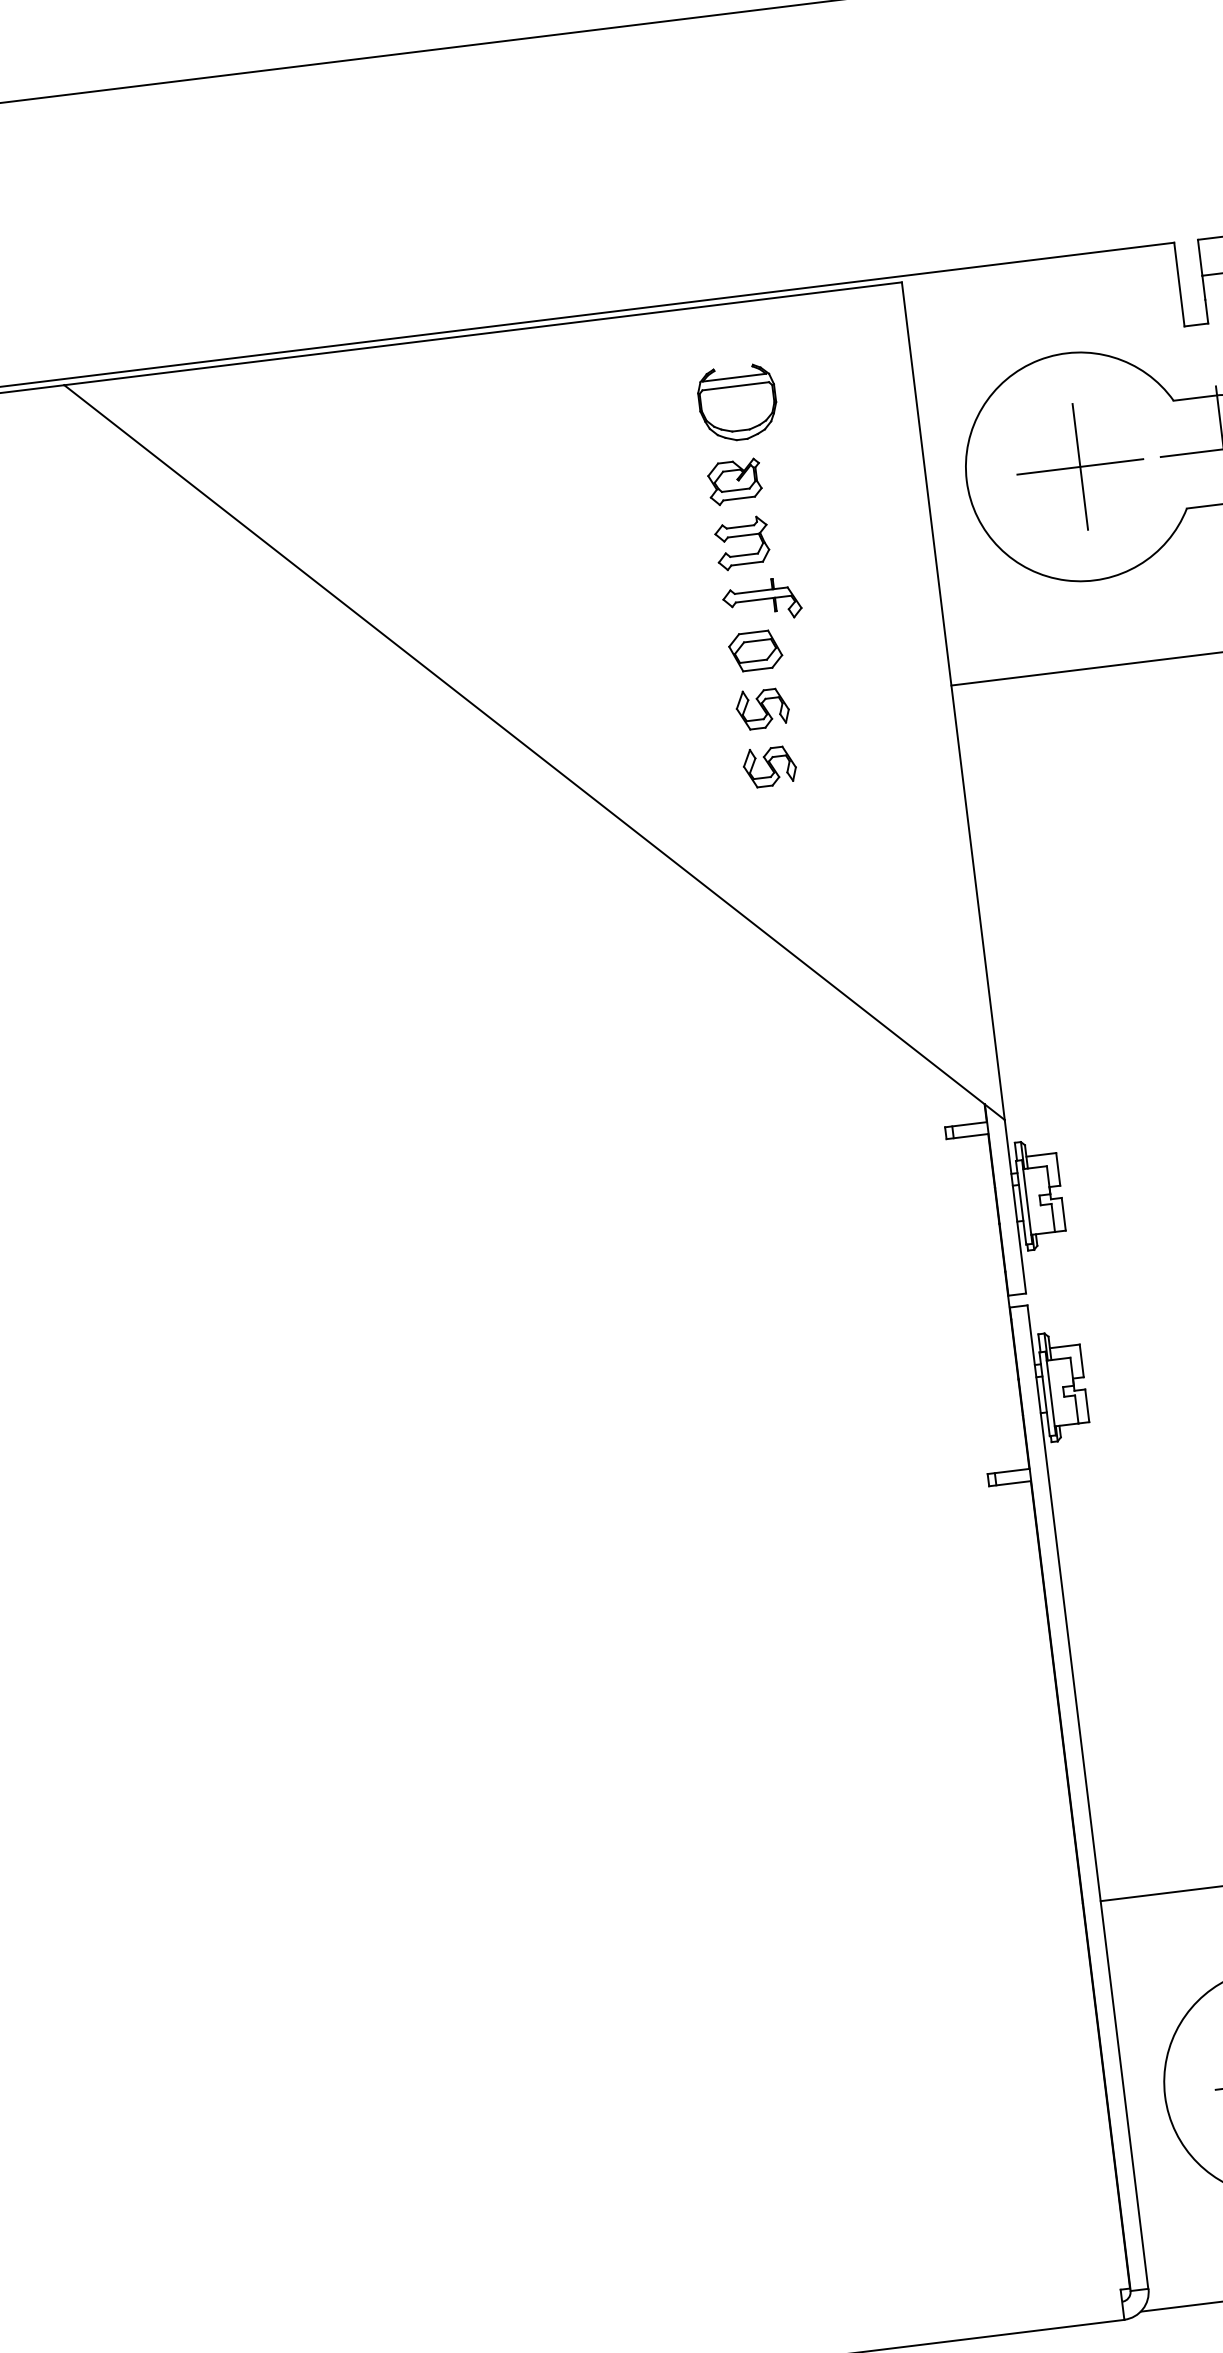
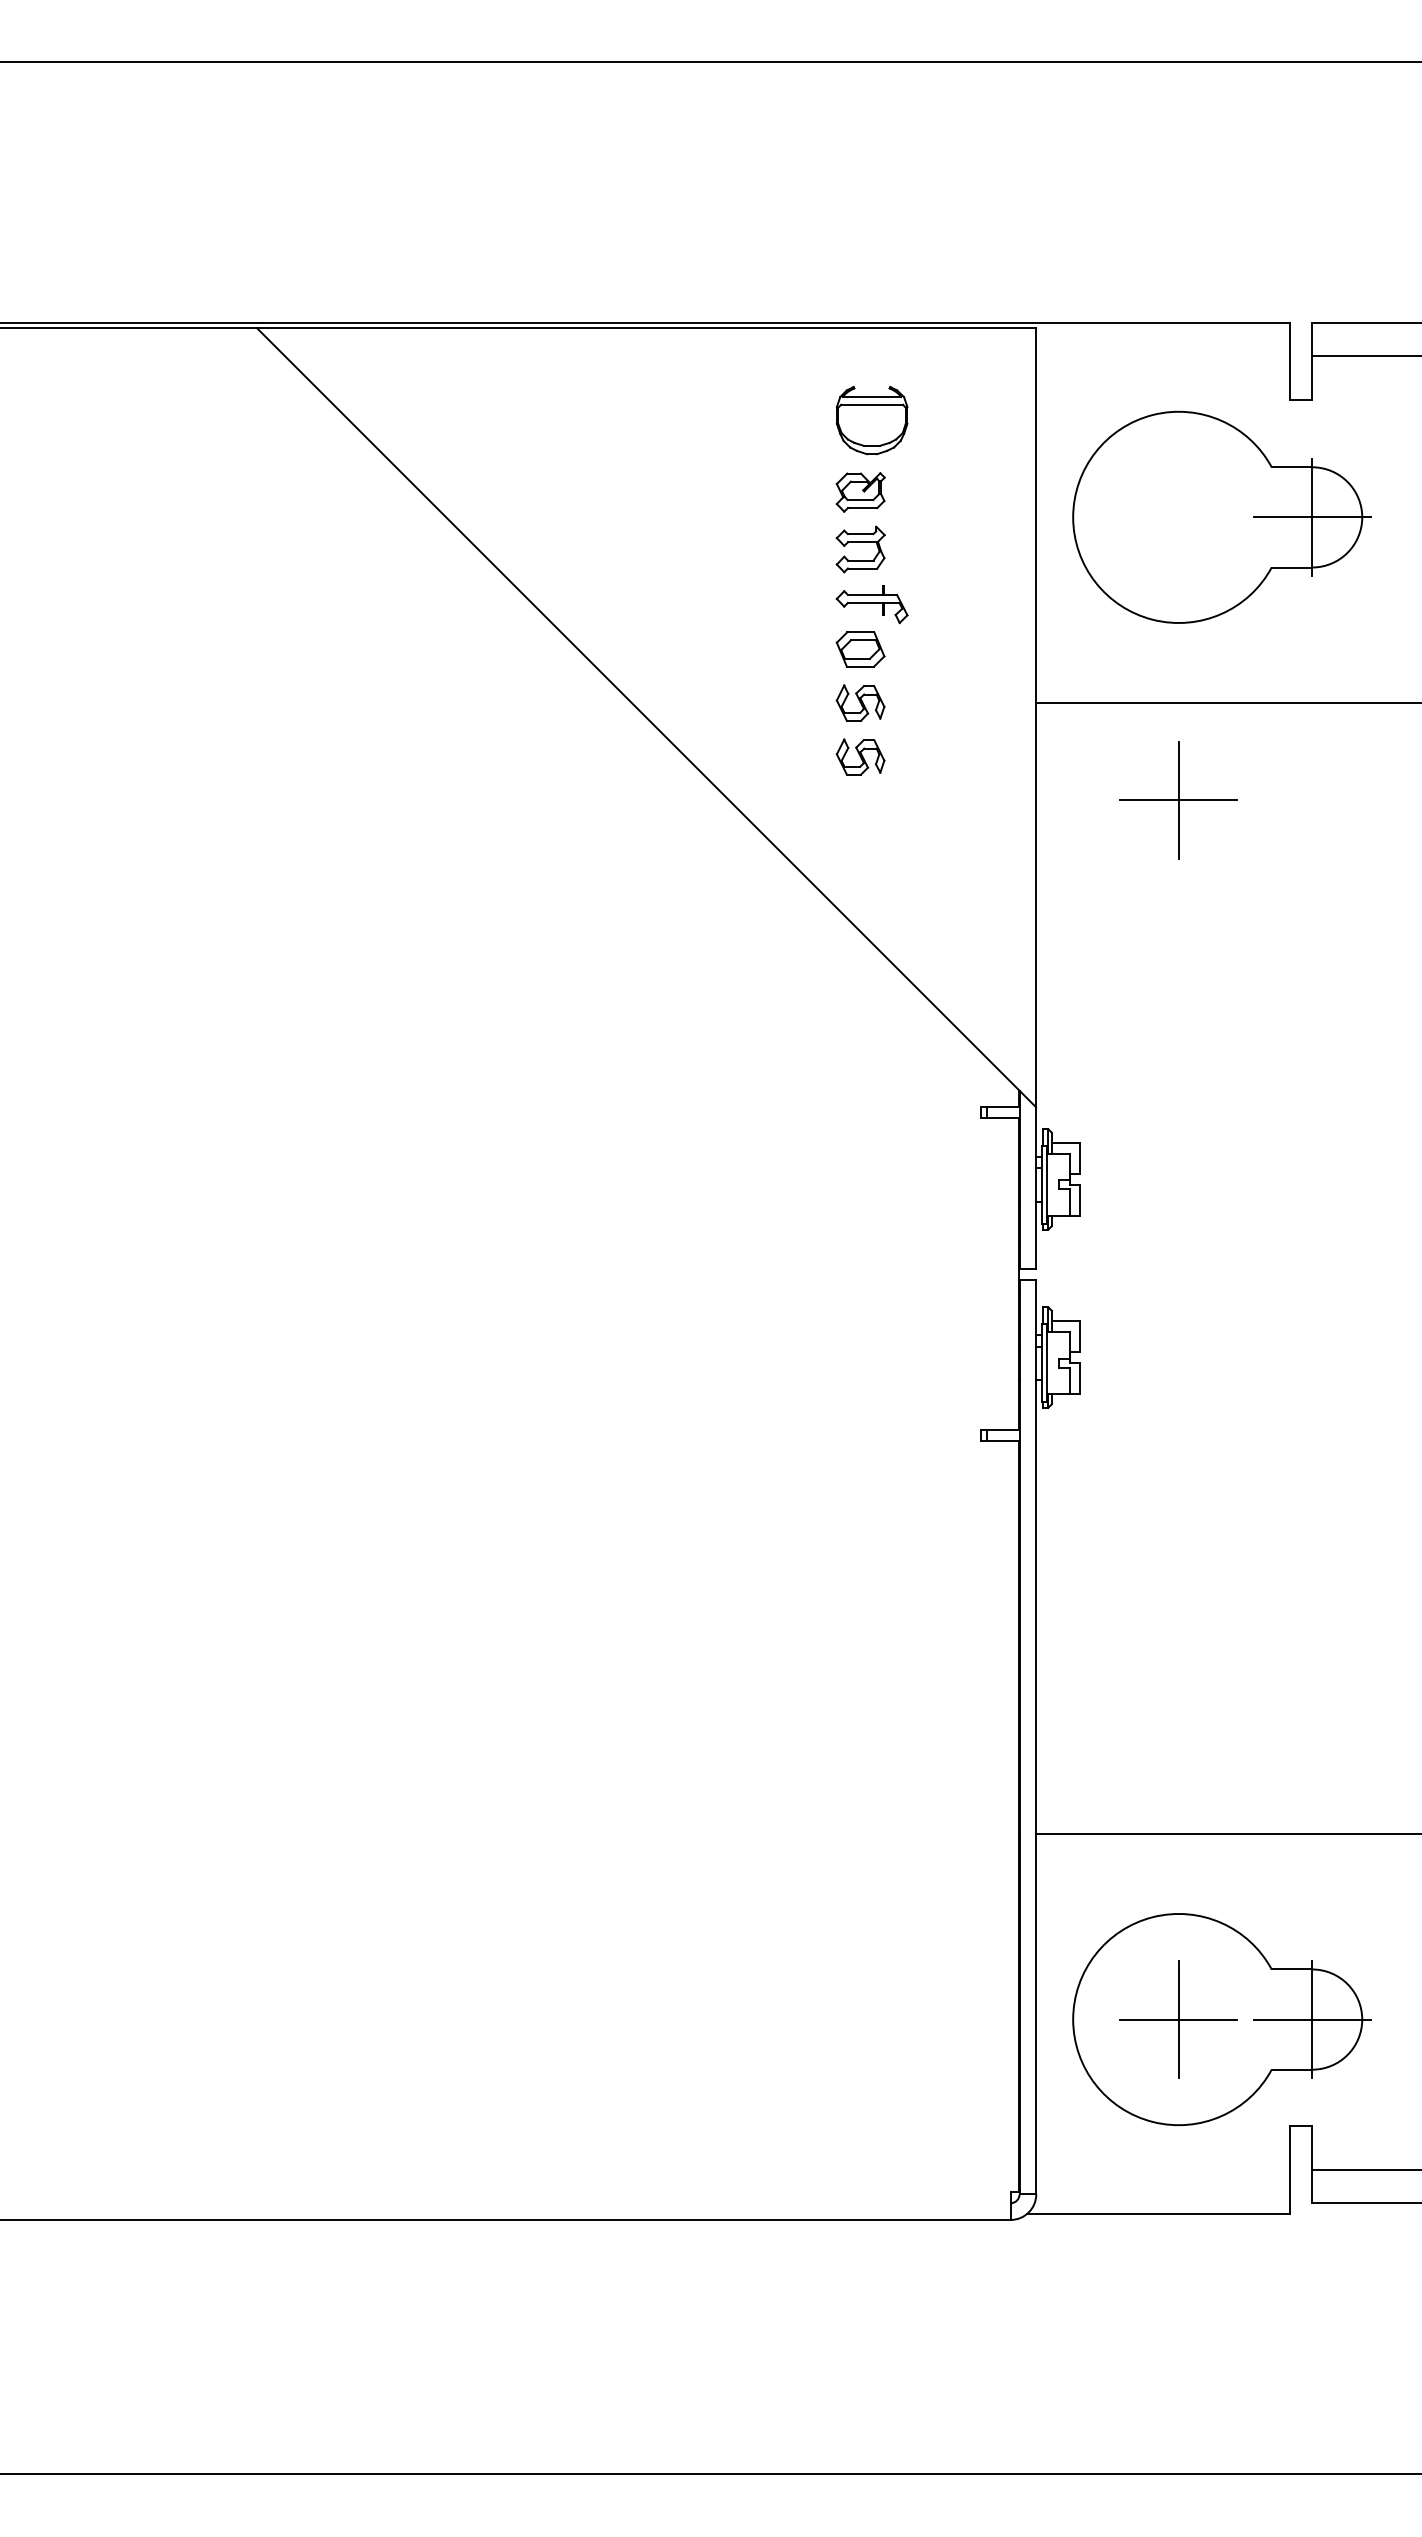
part: (1080, 467) -> (1178, 800), moved

